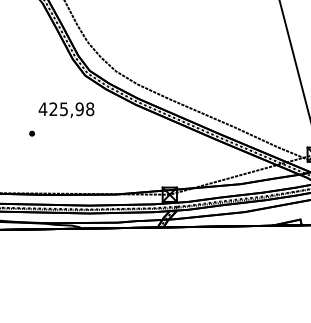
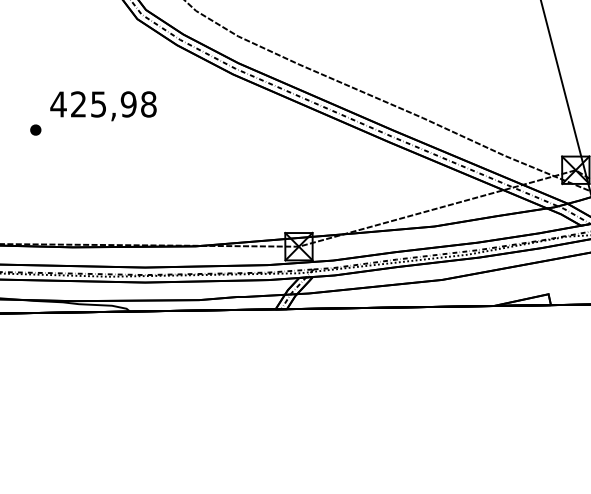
text: (66, 109) -> (103, 104), moved

